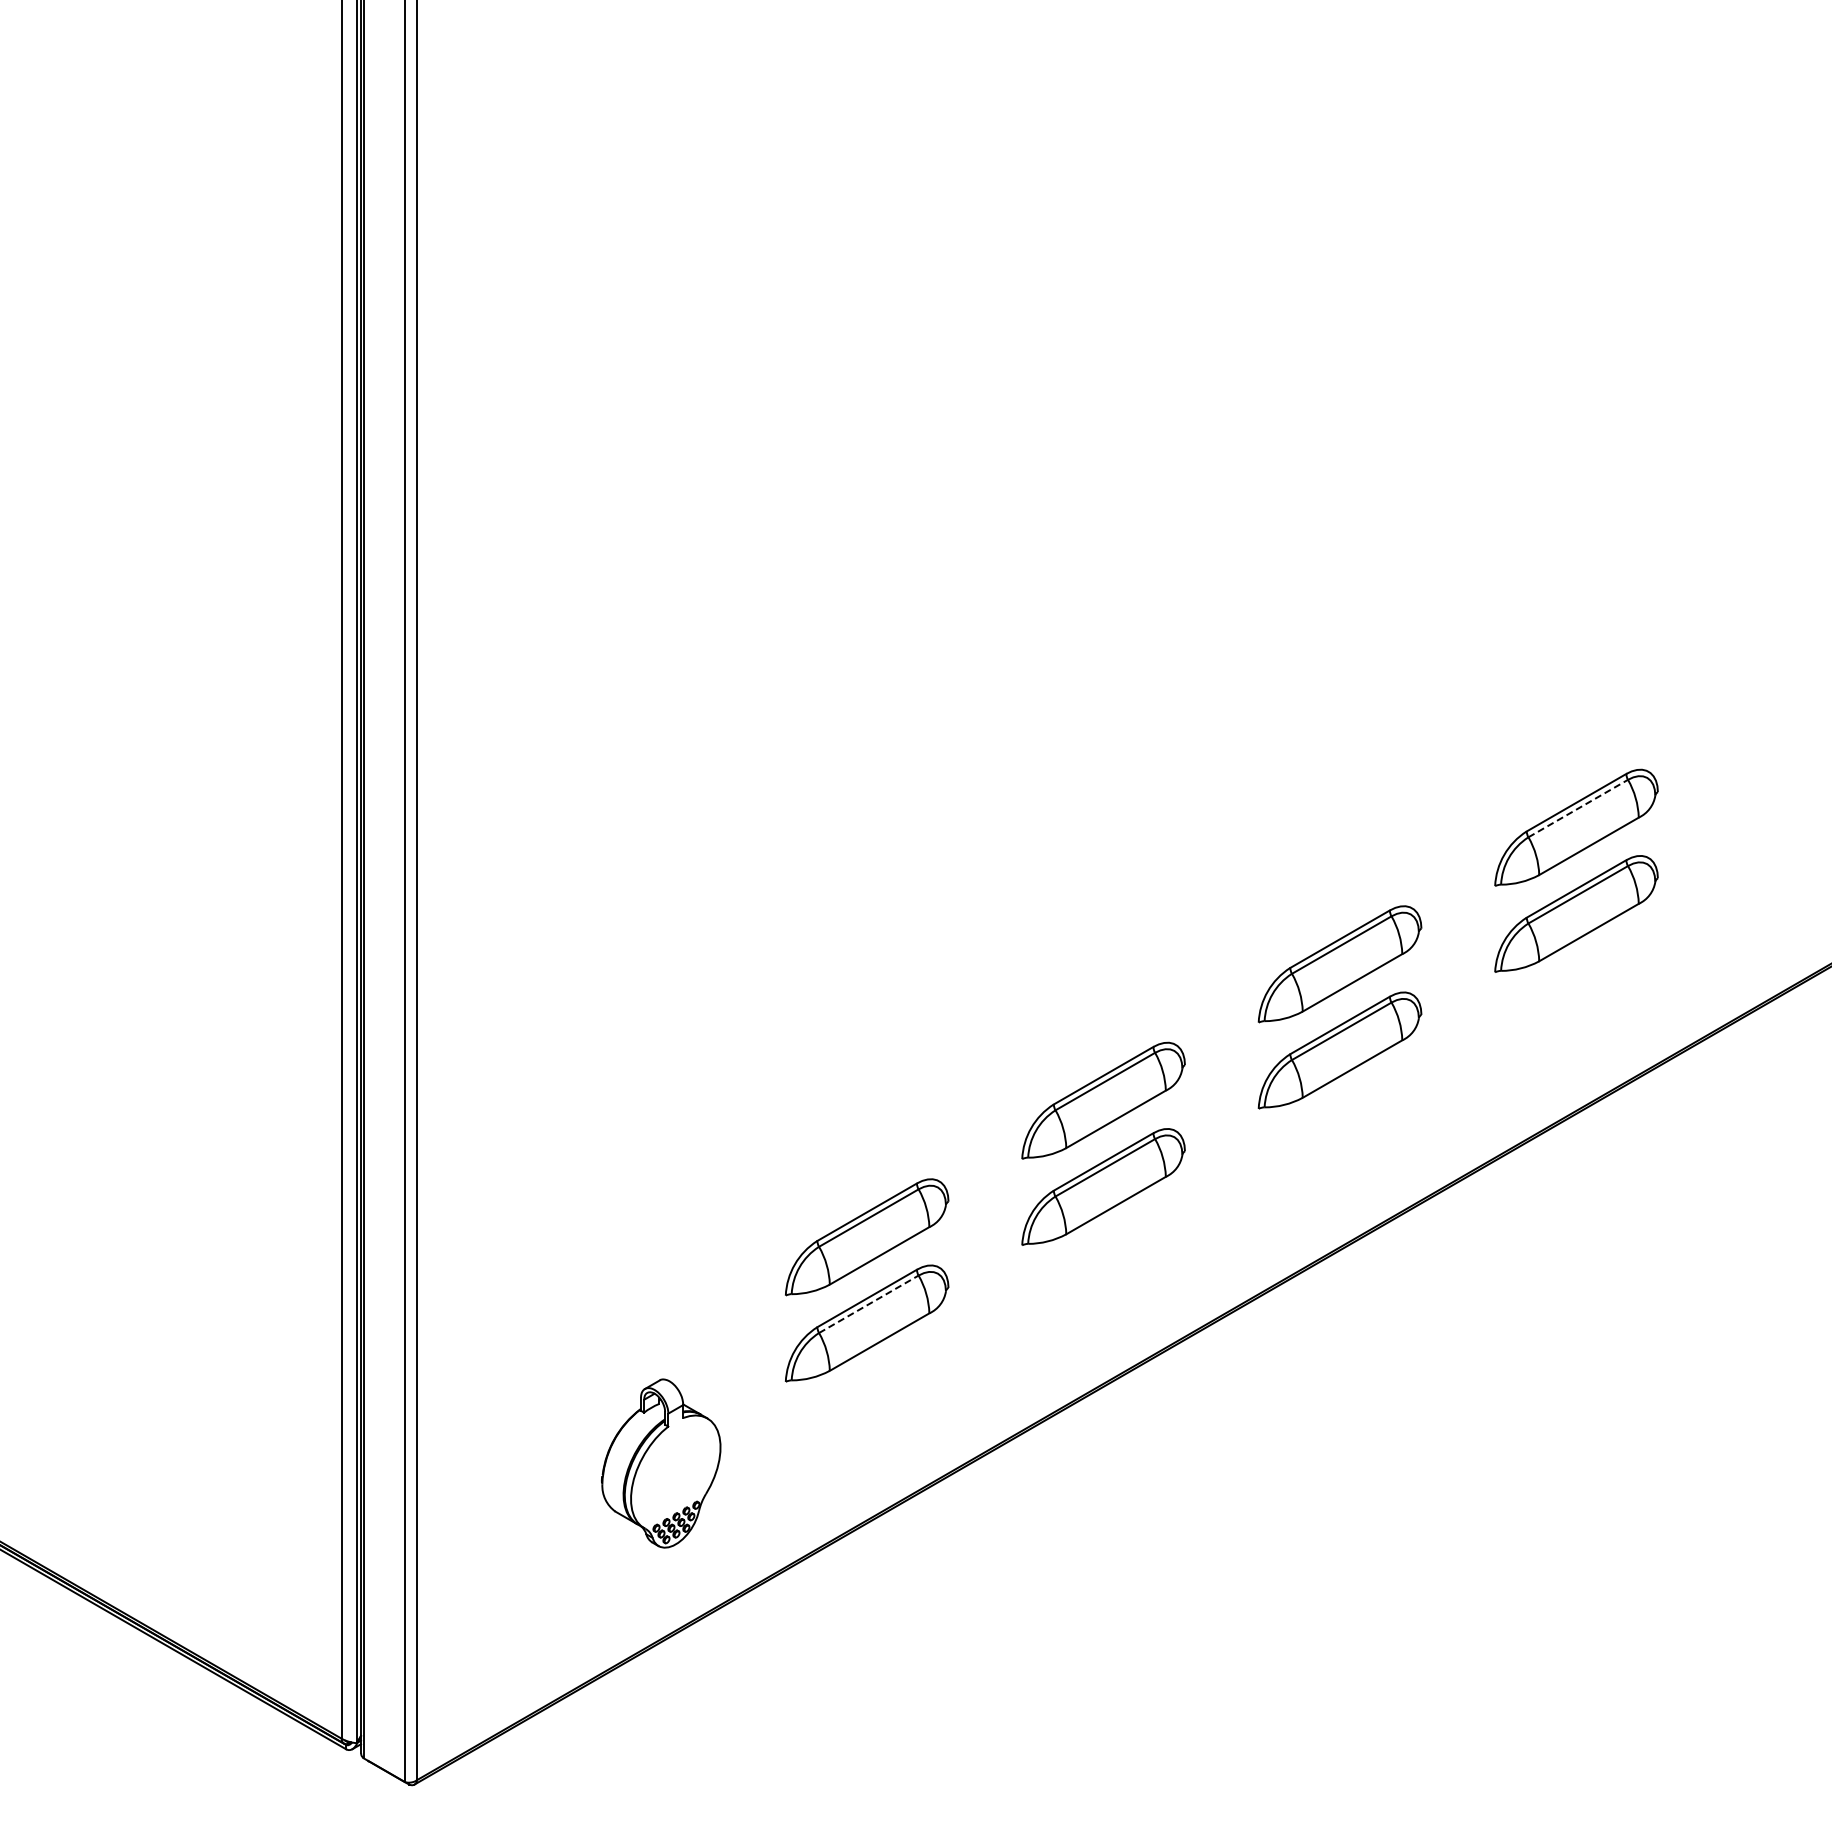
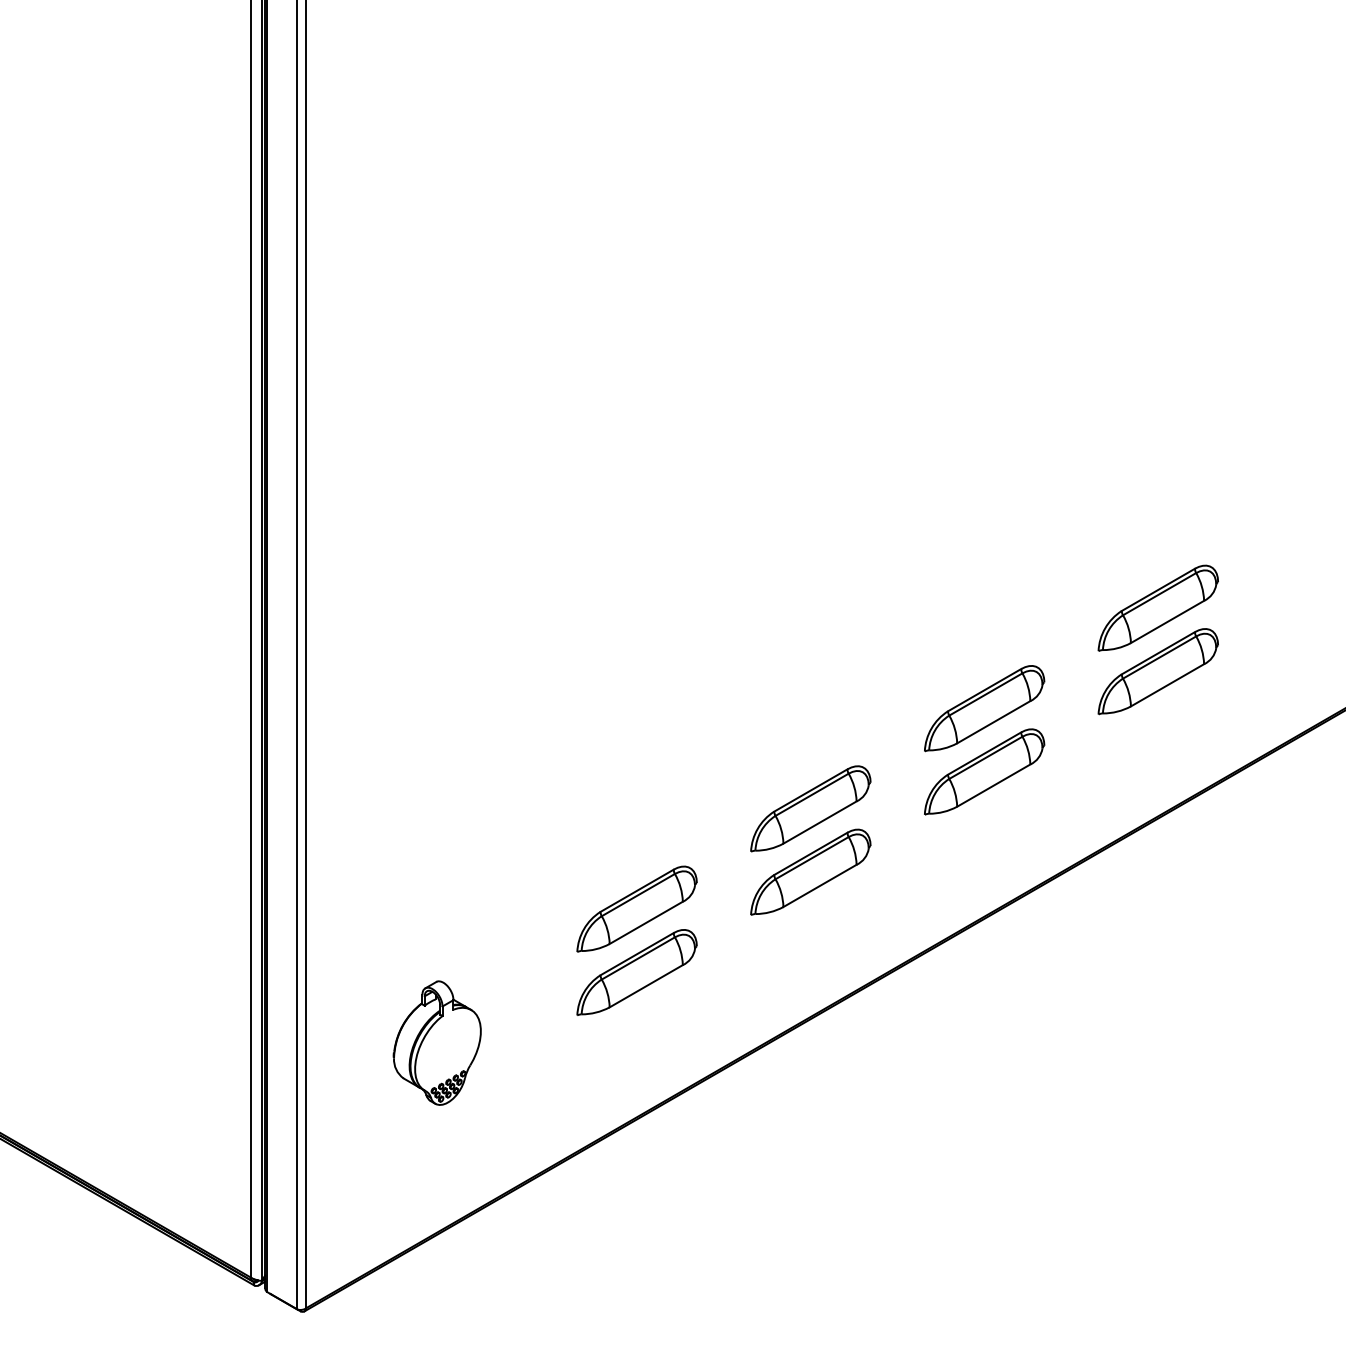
line: (1578, 808) -> (1159, 594), dashed -> solid
line: (869, 1304) -> (638, 958), dashed -> solid
part: (661, 1463) -> (437, 1043), moved

